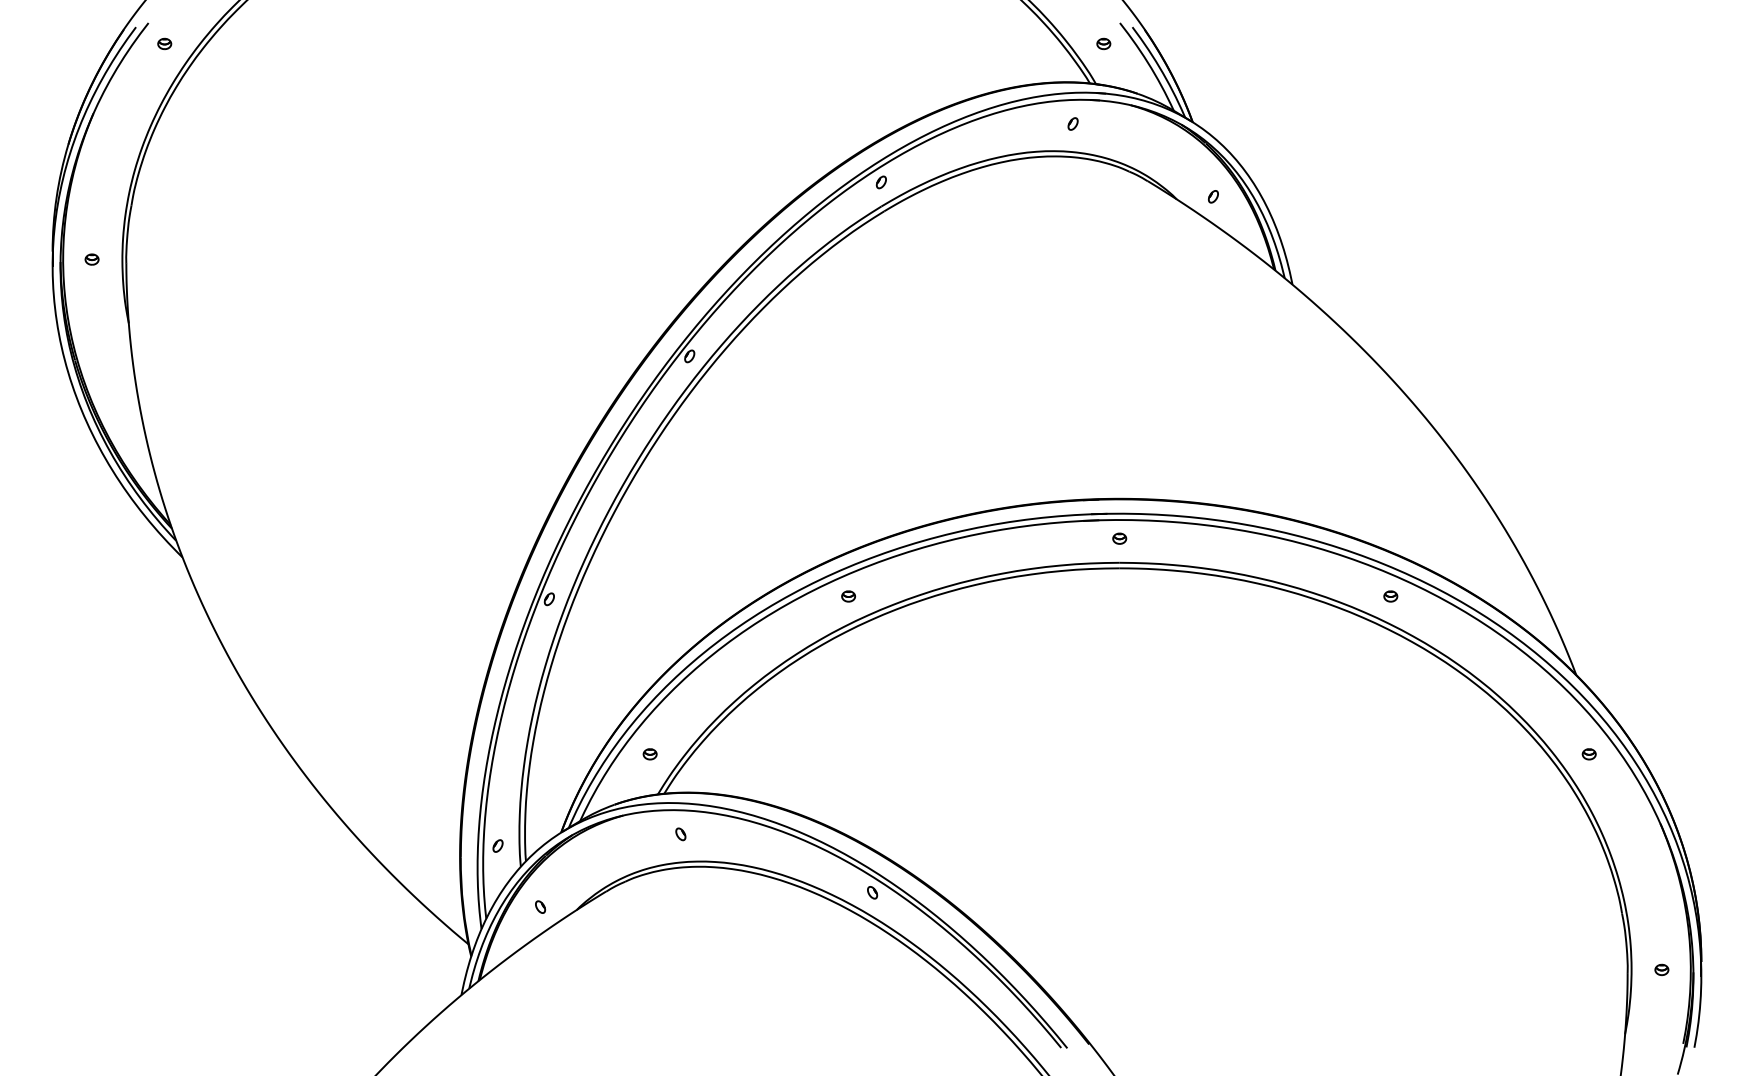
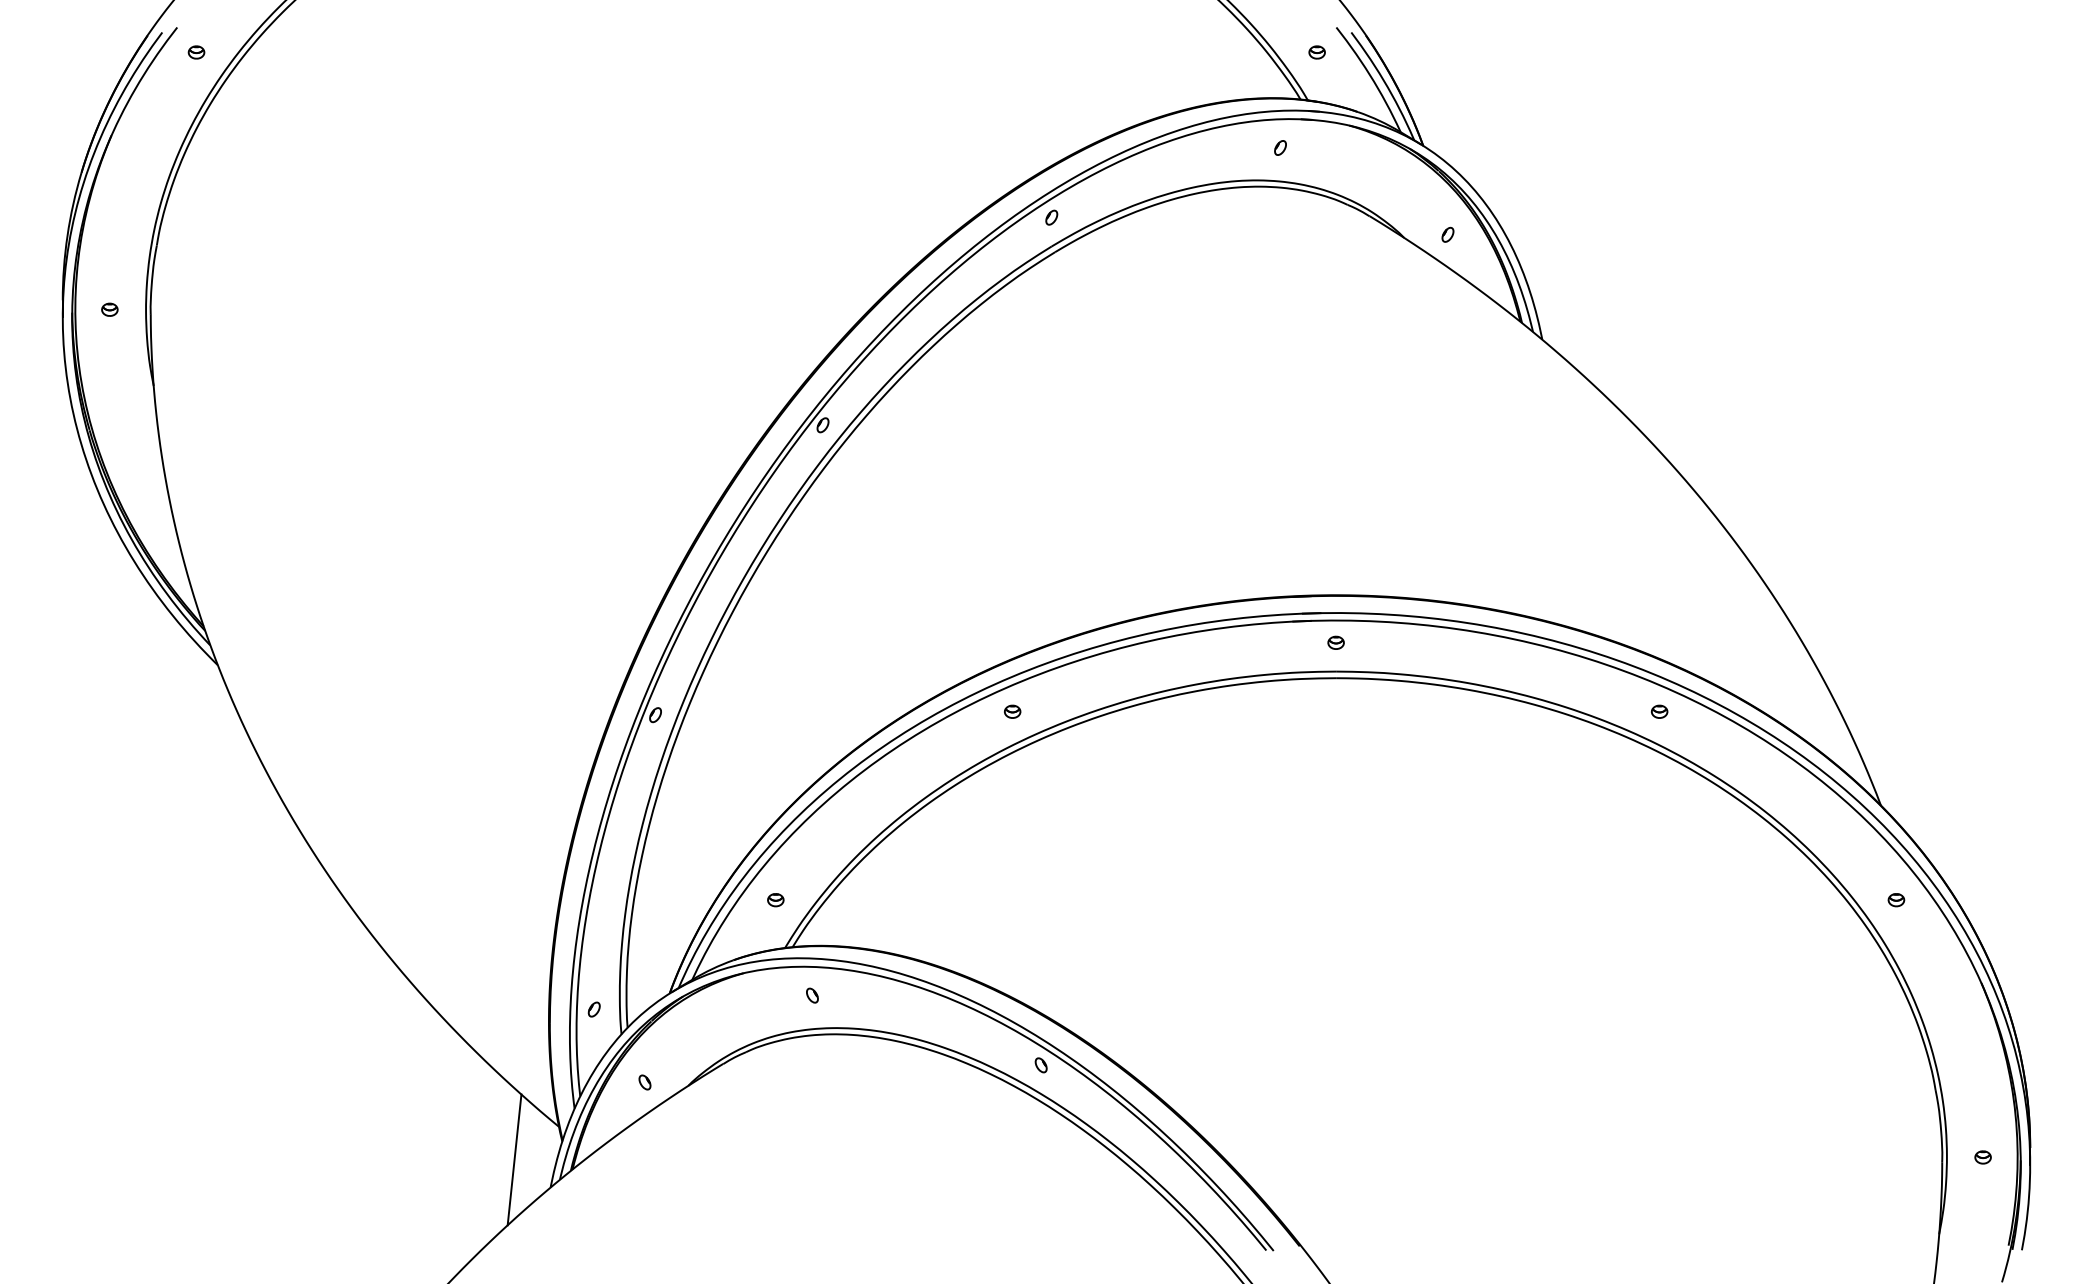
line: (431, 971) -> (514, 1159), added

